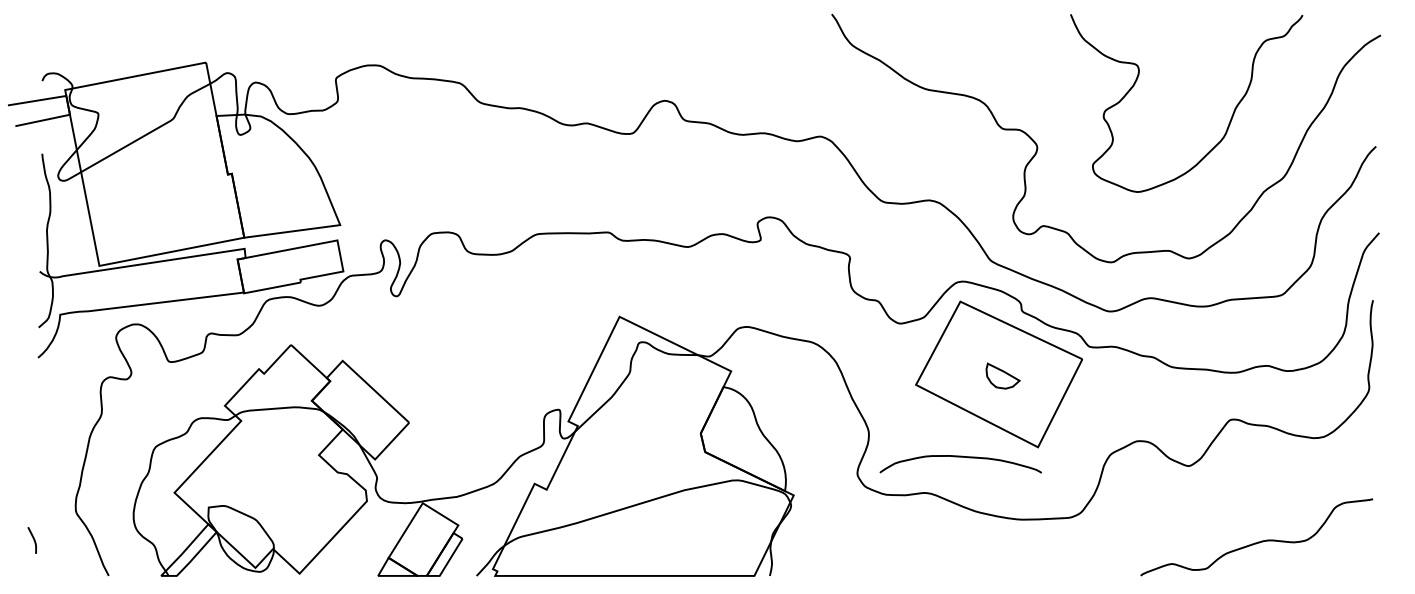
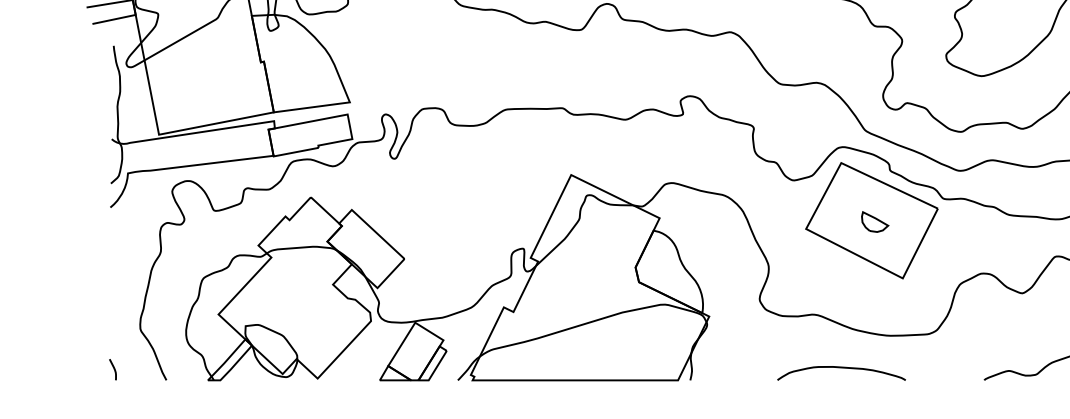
curve: (960, 457) -> (841, 368), moved
curve: (33, 540) -> (113, 369), moved

